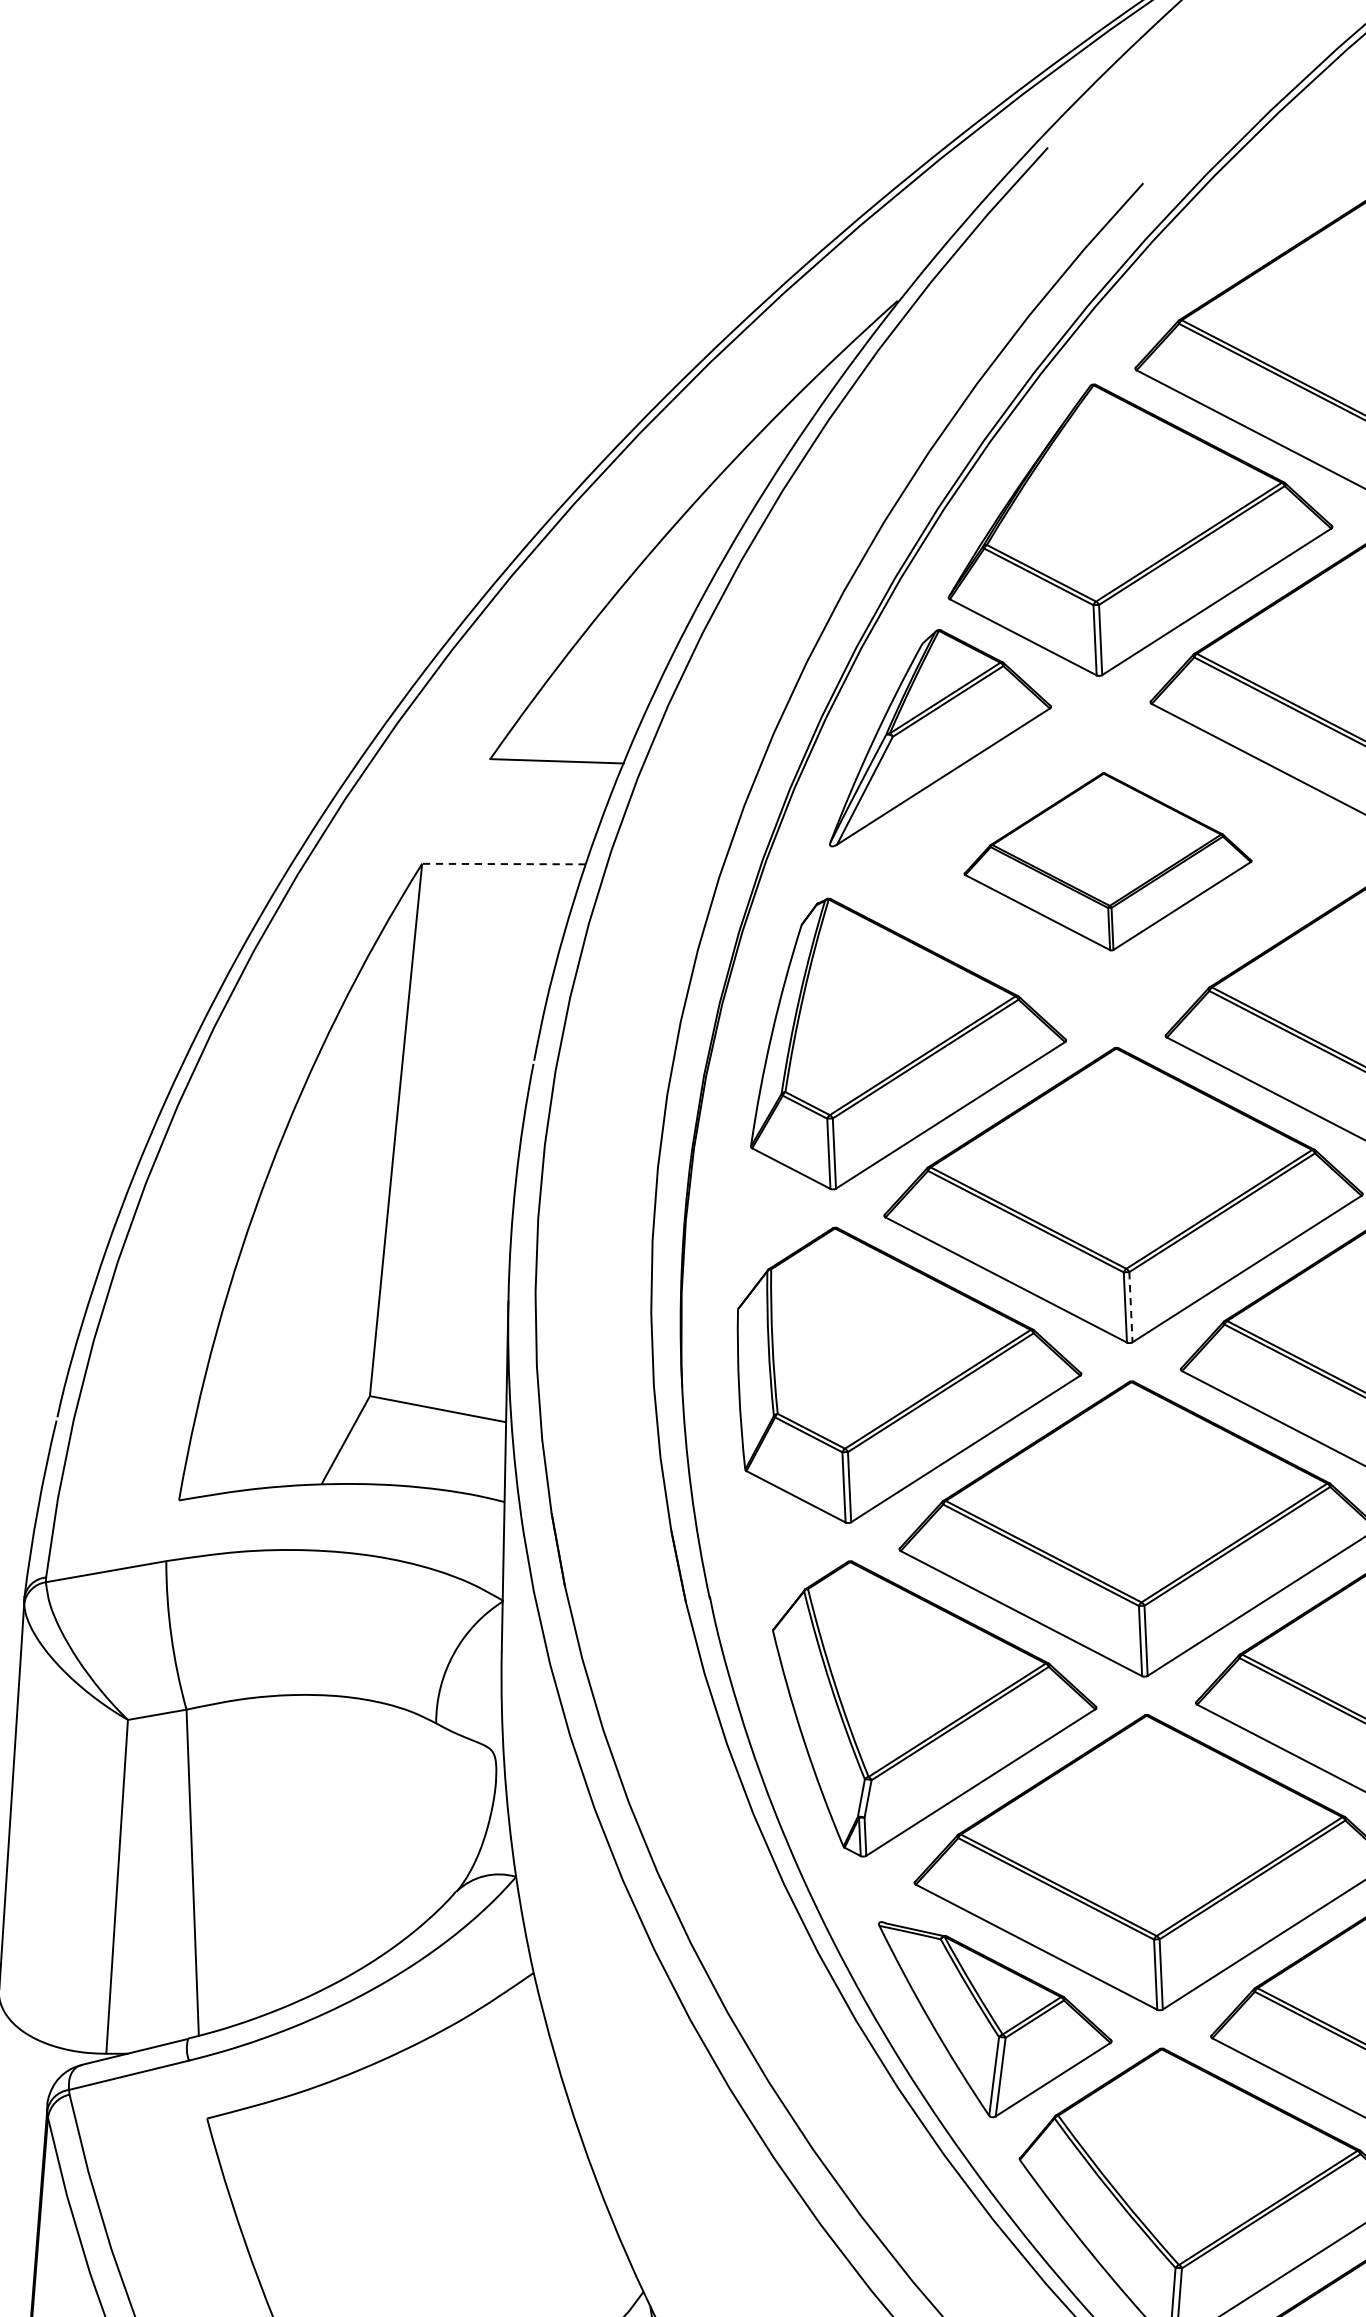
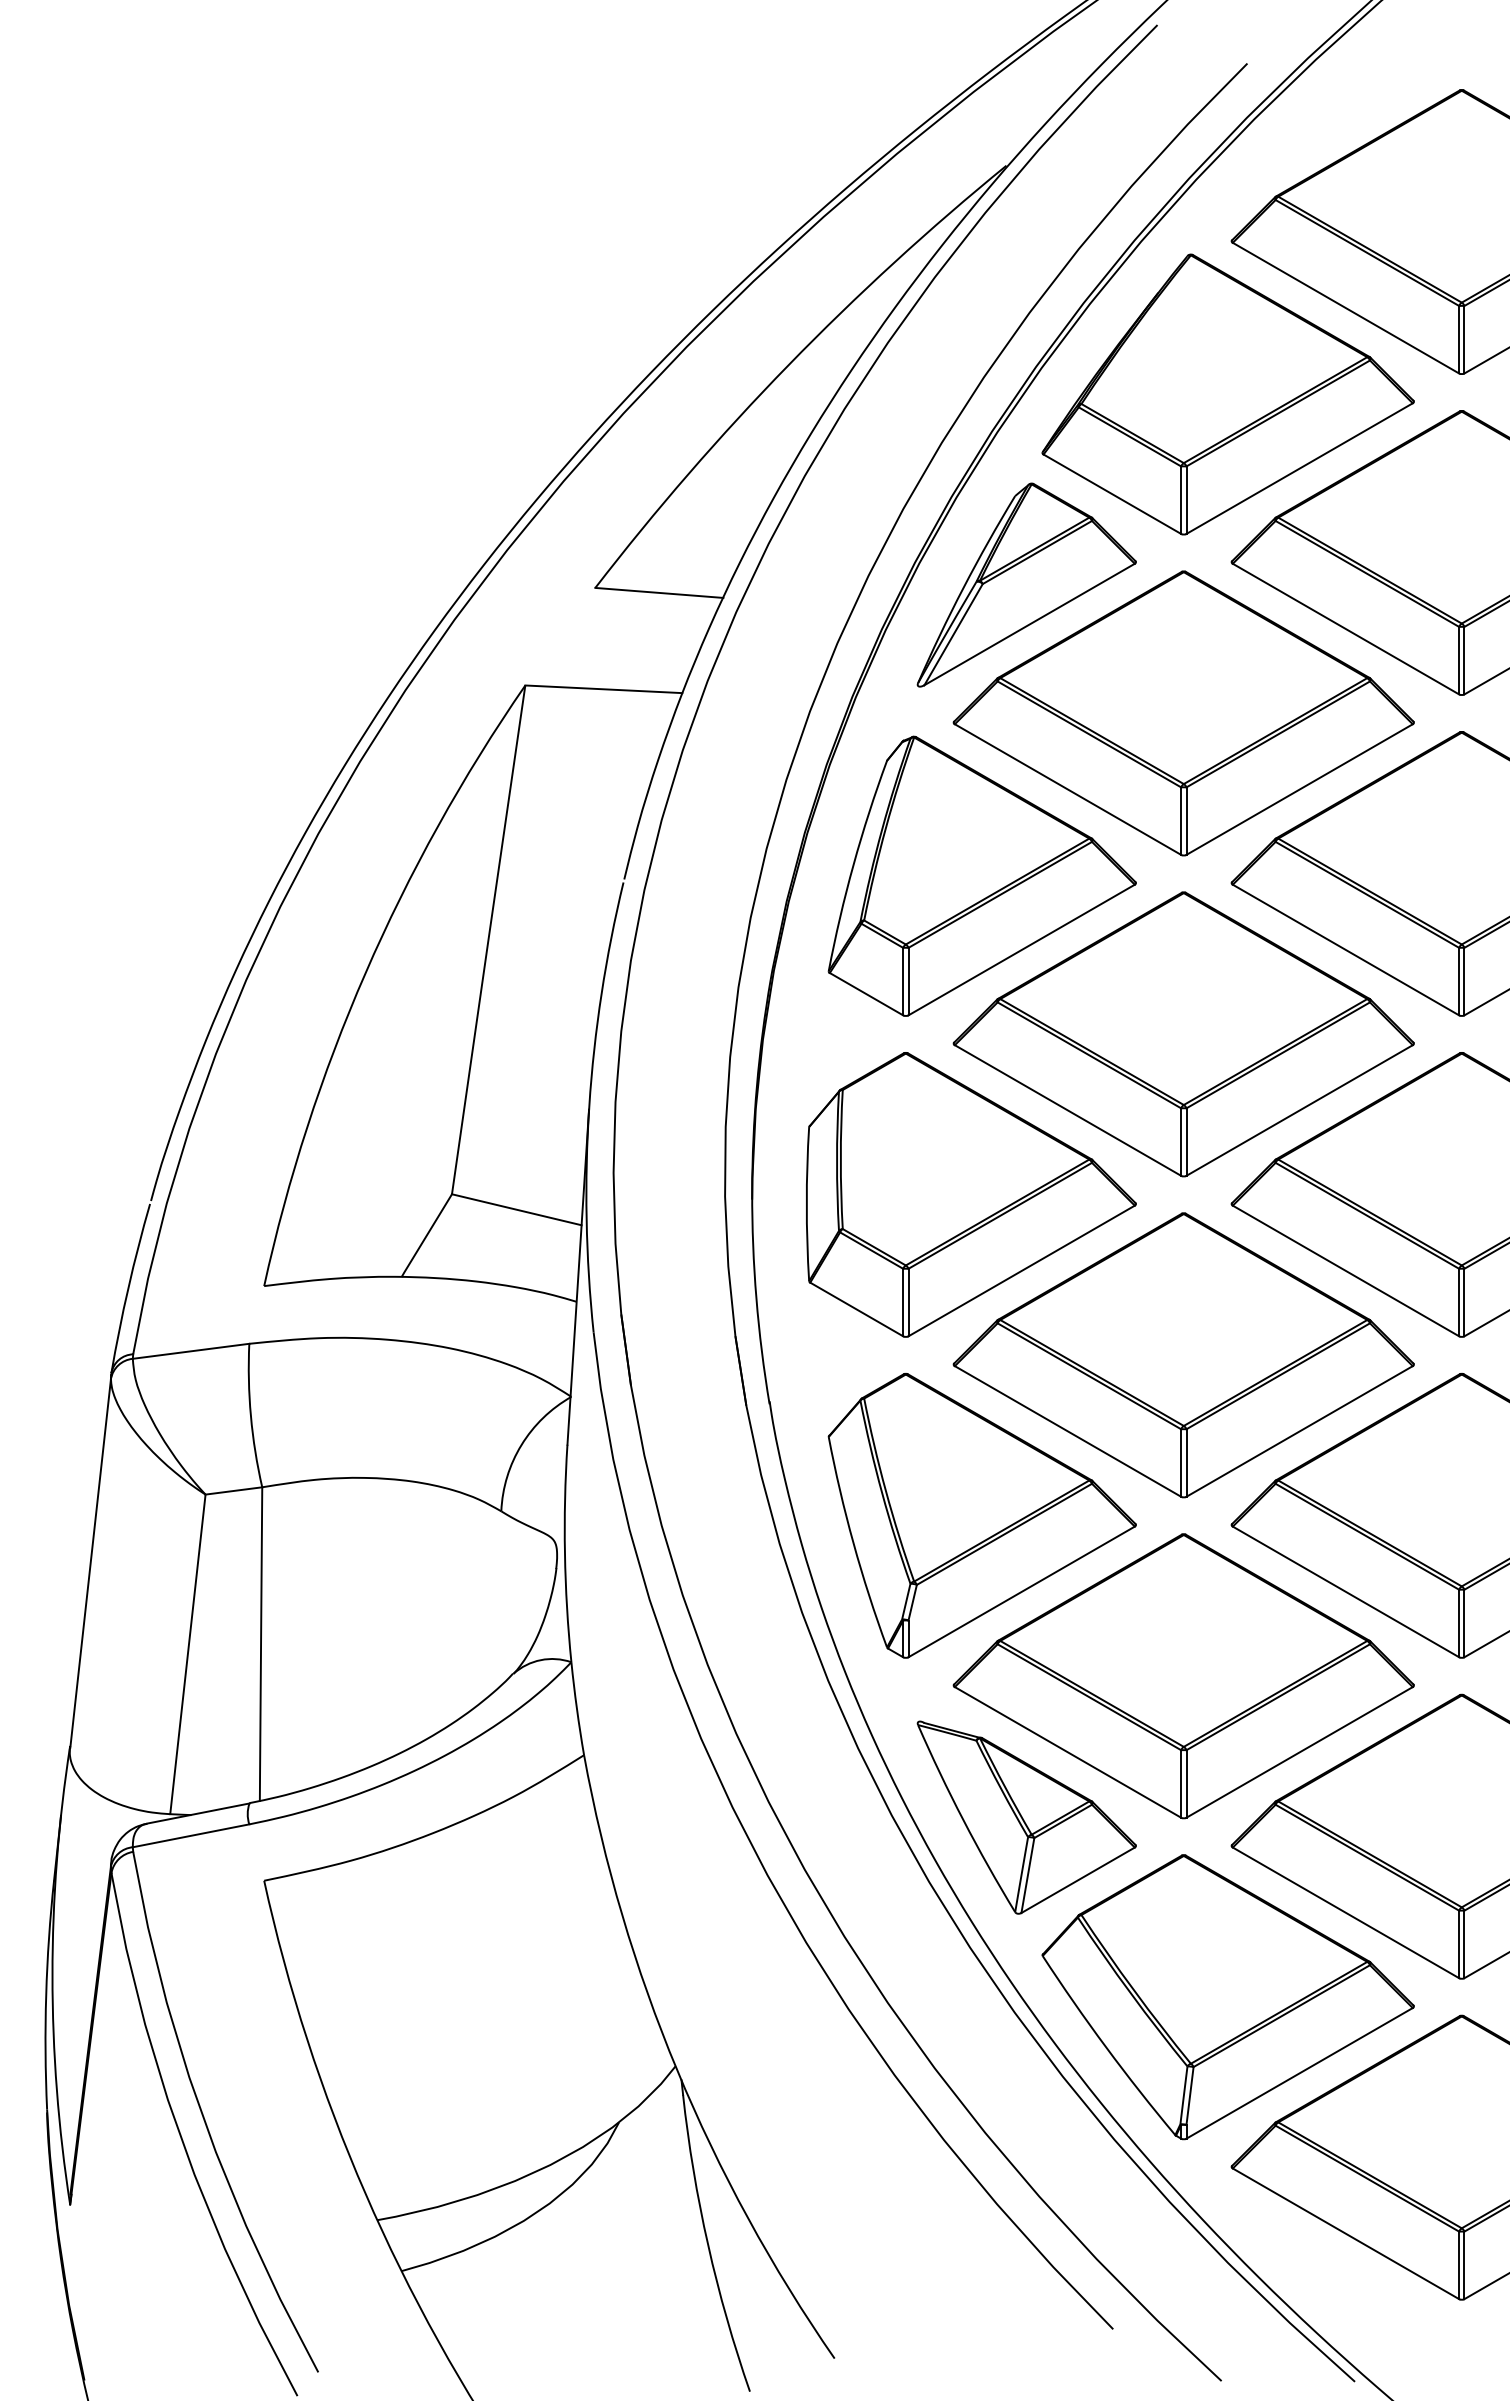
part: (1107, 861) -> (1183, 713), size x1.67
line: (503, 864) -> (603, 689), dashed -> solid
line: (1130, 1307) -> (1186, 1142), dashed -> solid

